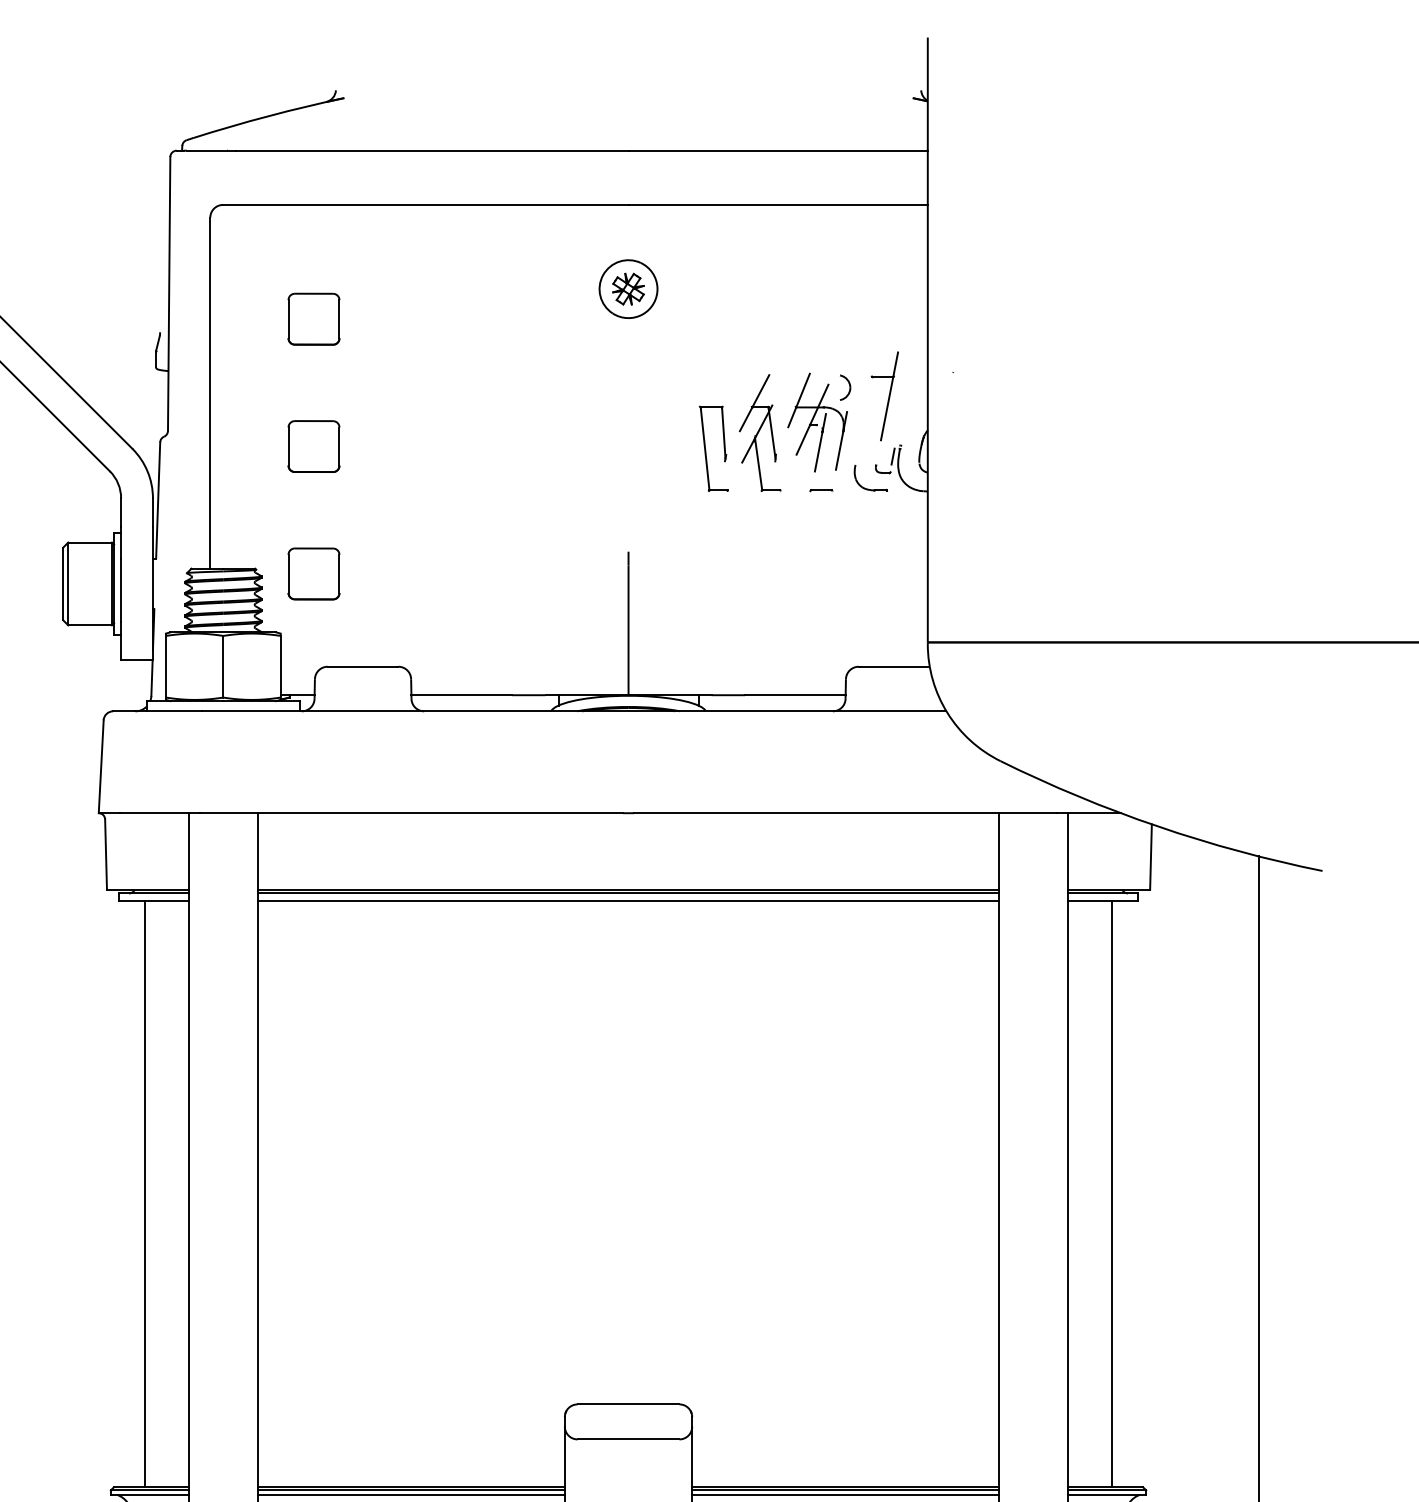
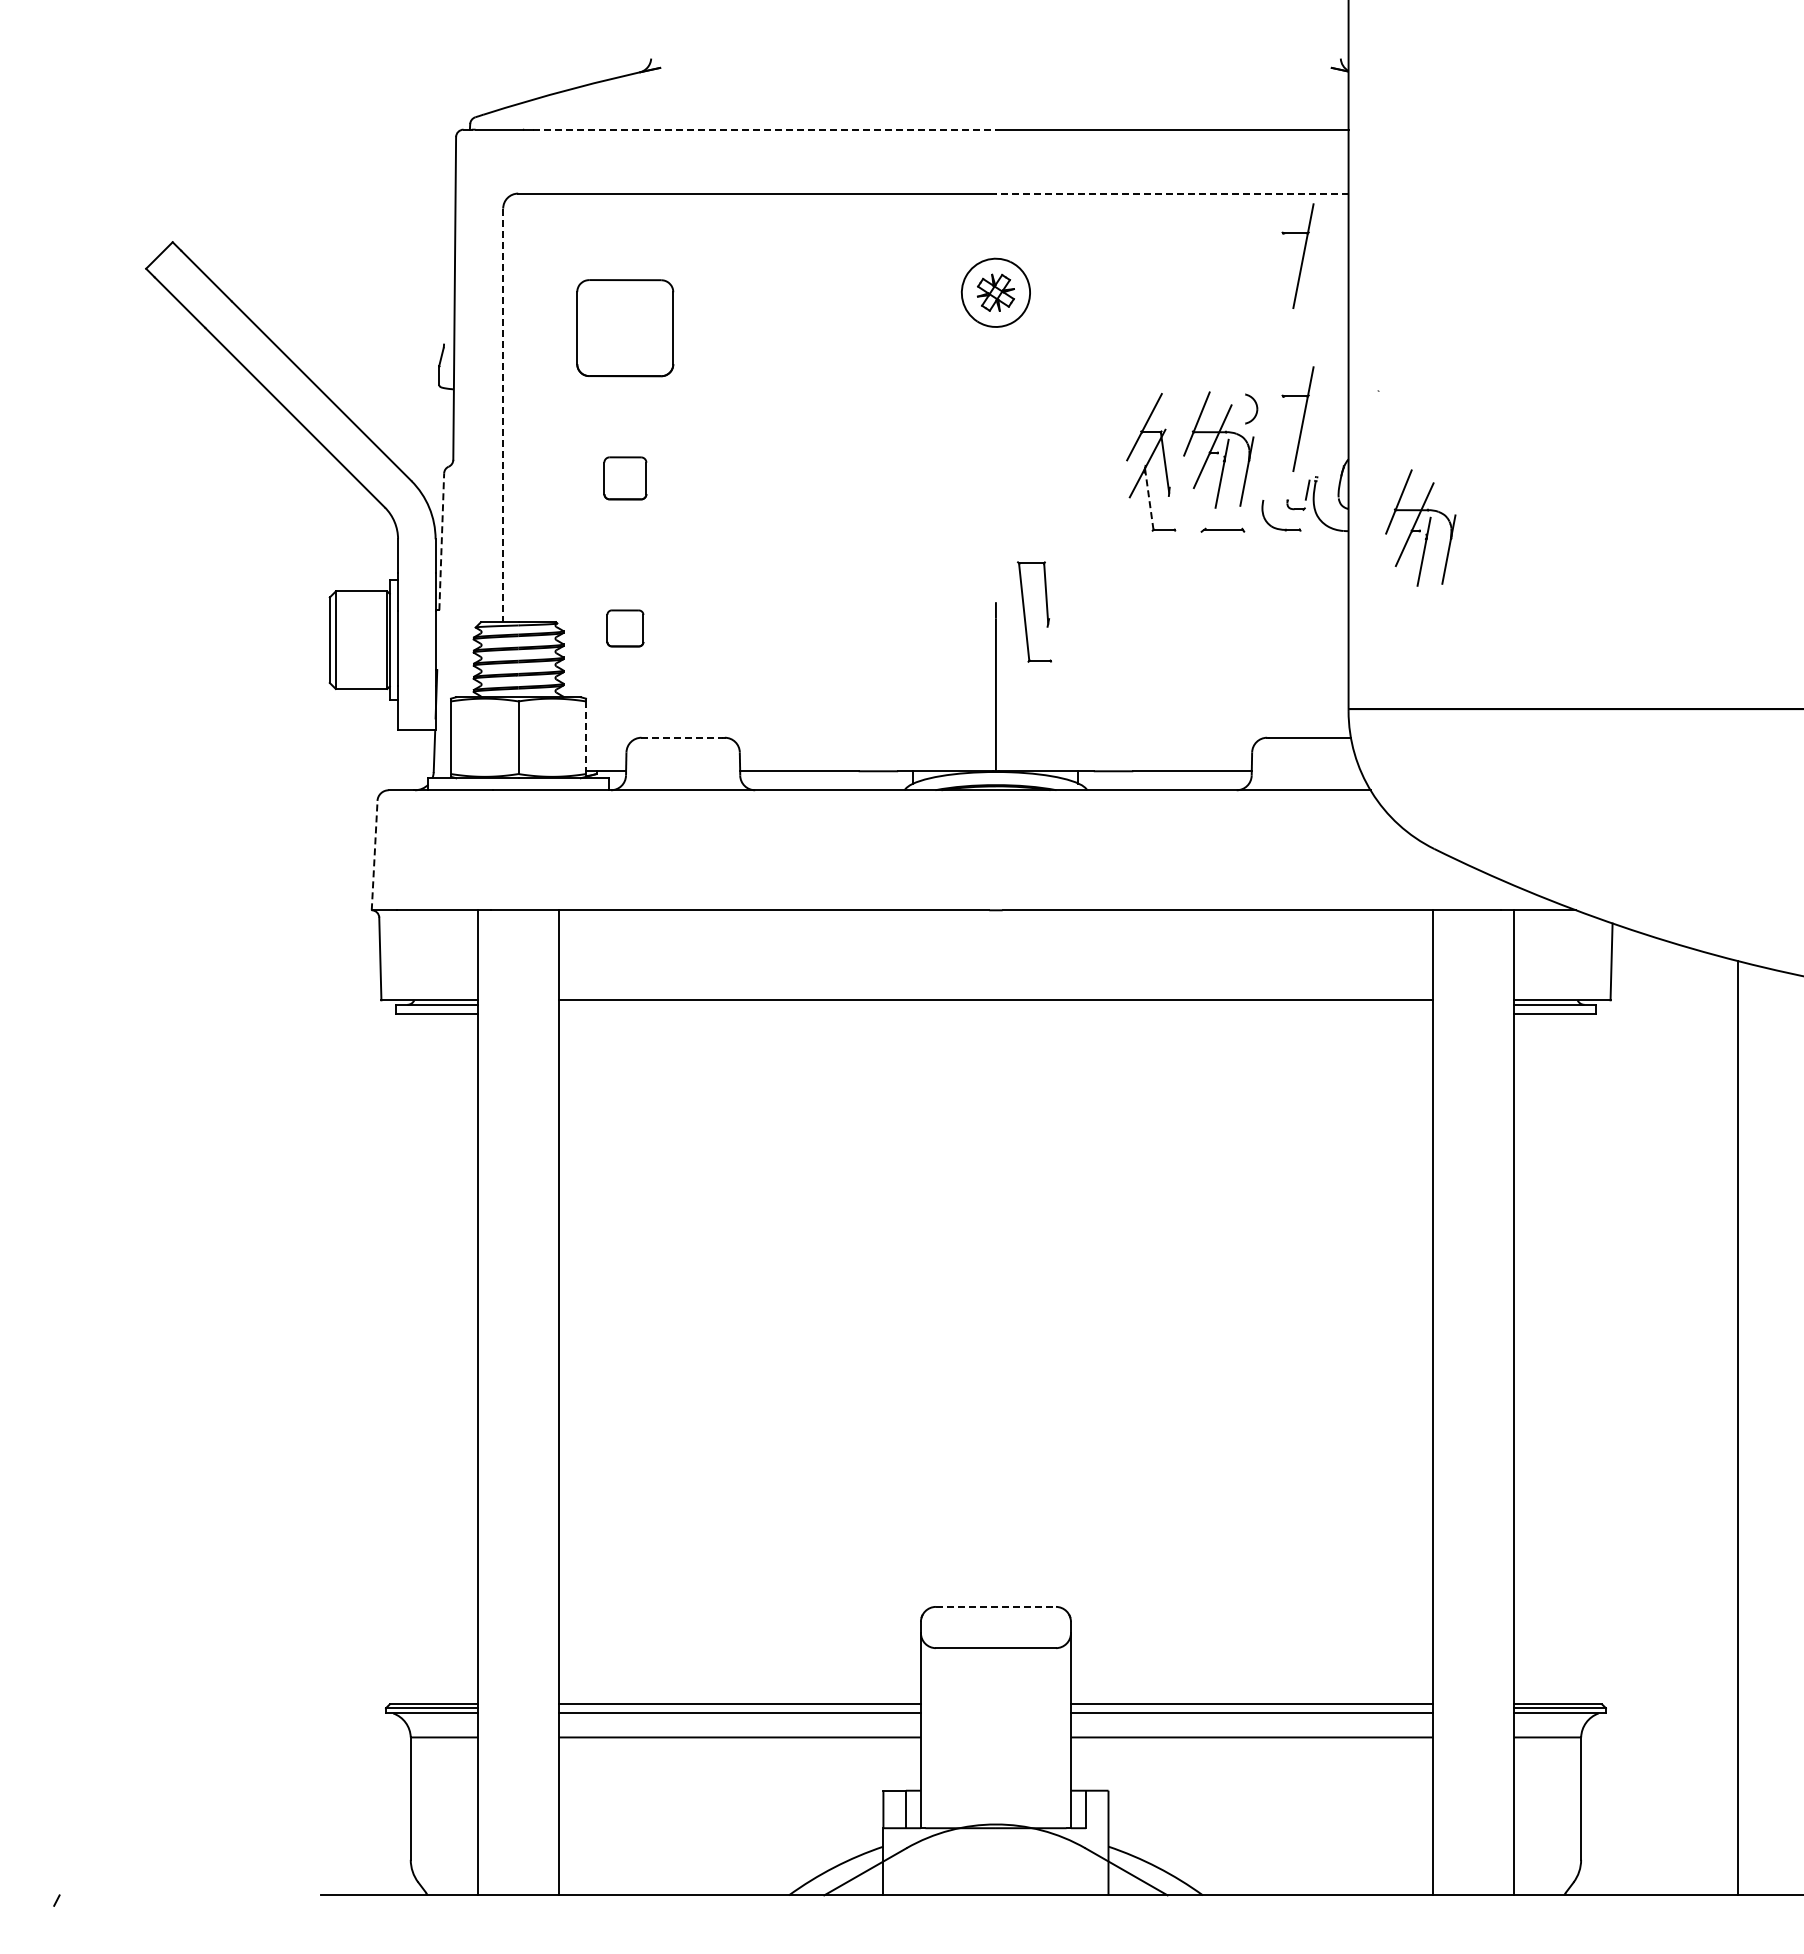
line: (432, 150) -> (765, 129), solid -> dashed
line: (777, 204) -> (1171, 193), solid -> dashed
part: (884, 257) -> (1297, 255), added
part: (314, 319) -> (625, 328), size x1.6
line: (210, 393) -> (503, 415), solid -> dashed
part: (314, 446) -> (625, 478), size x0.7
part: (706, 449) -> (1025, 612), moved
line: (758, 464) -> (1149, 499), solid -> dashed
part: (988, 488) -> (1420, 527), added
part: (821, 490) -> (1223, 529), size x1.6
line: (157, 500) -> (441, 541), solid -> dashed
part: (314, 574) -> (625, 628), size x0.6
line: (281, 666) -> (586, 737), solid -> dashed
line: (362, 666) -> (682, 737), solid -> dashed
line: (101, 766) -> (374, 855), solid -> dashed
line: (628, 893) -> (995, 1004), removed
line: (628, 900) -> (995, 1013), removed
line: (144, 1193) -> (425, 1358), removed
line: (1112, 1193) -> (1566, 1358), removed
line: (628, 1404) -> (996, 1606), solid -> dashed
line: (410, 1490) -> (739, 1708), removed
line: (845, 1490) -> (1251, 1708), removed

